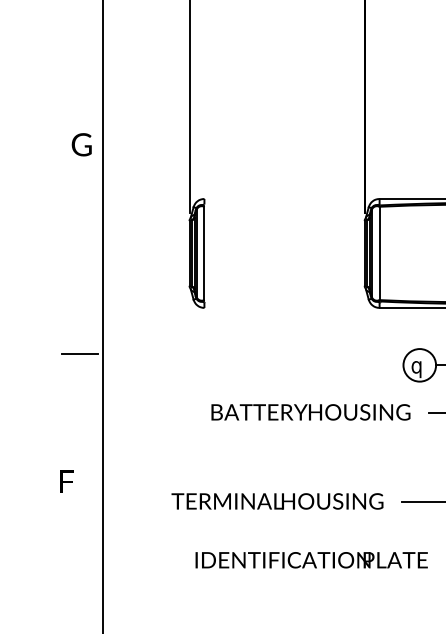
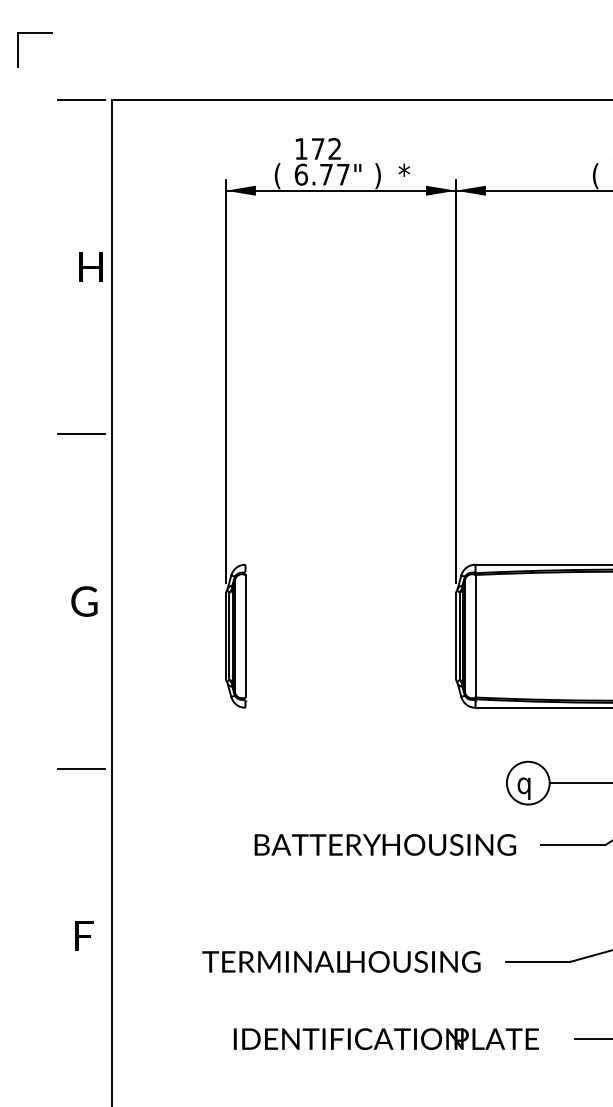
line: (79, 99) -> (81, 434), added
text: (81, 144) -> (84, 601), moved
text: (67, 481) -> (84, 935), moved

